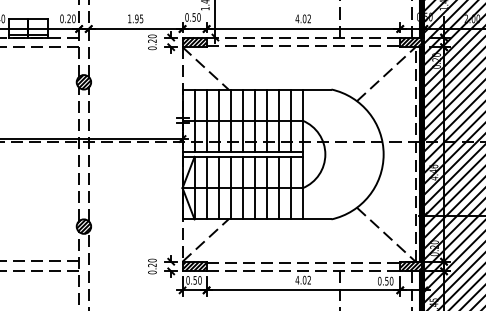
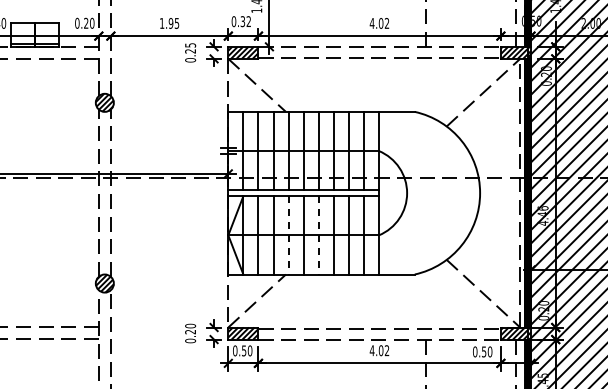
text: (197, 17) -> (246, 21), 0.50 -> 0.32
text: (152, 36) -> (190, 45), 0.20 -> 0.25
line: (230, 188) -> (288, 235), solid -> dashed
line: (254, 188) -> (318, 235), solid -> dashed

